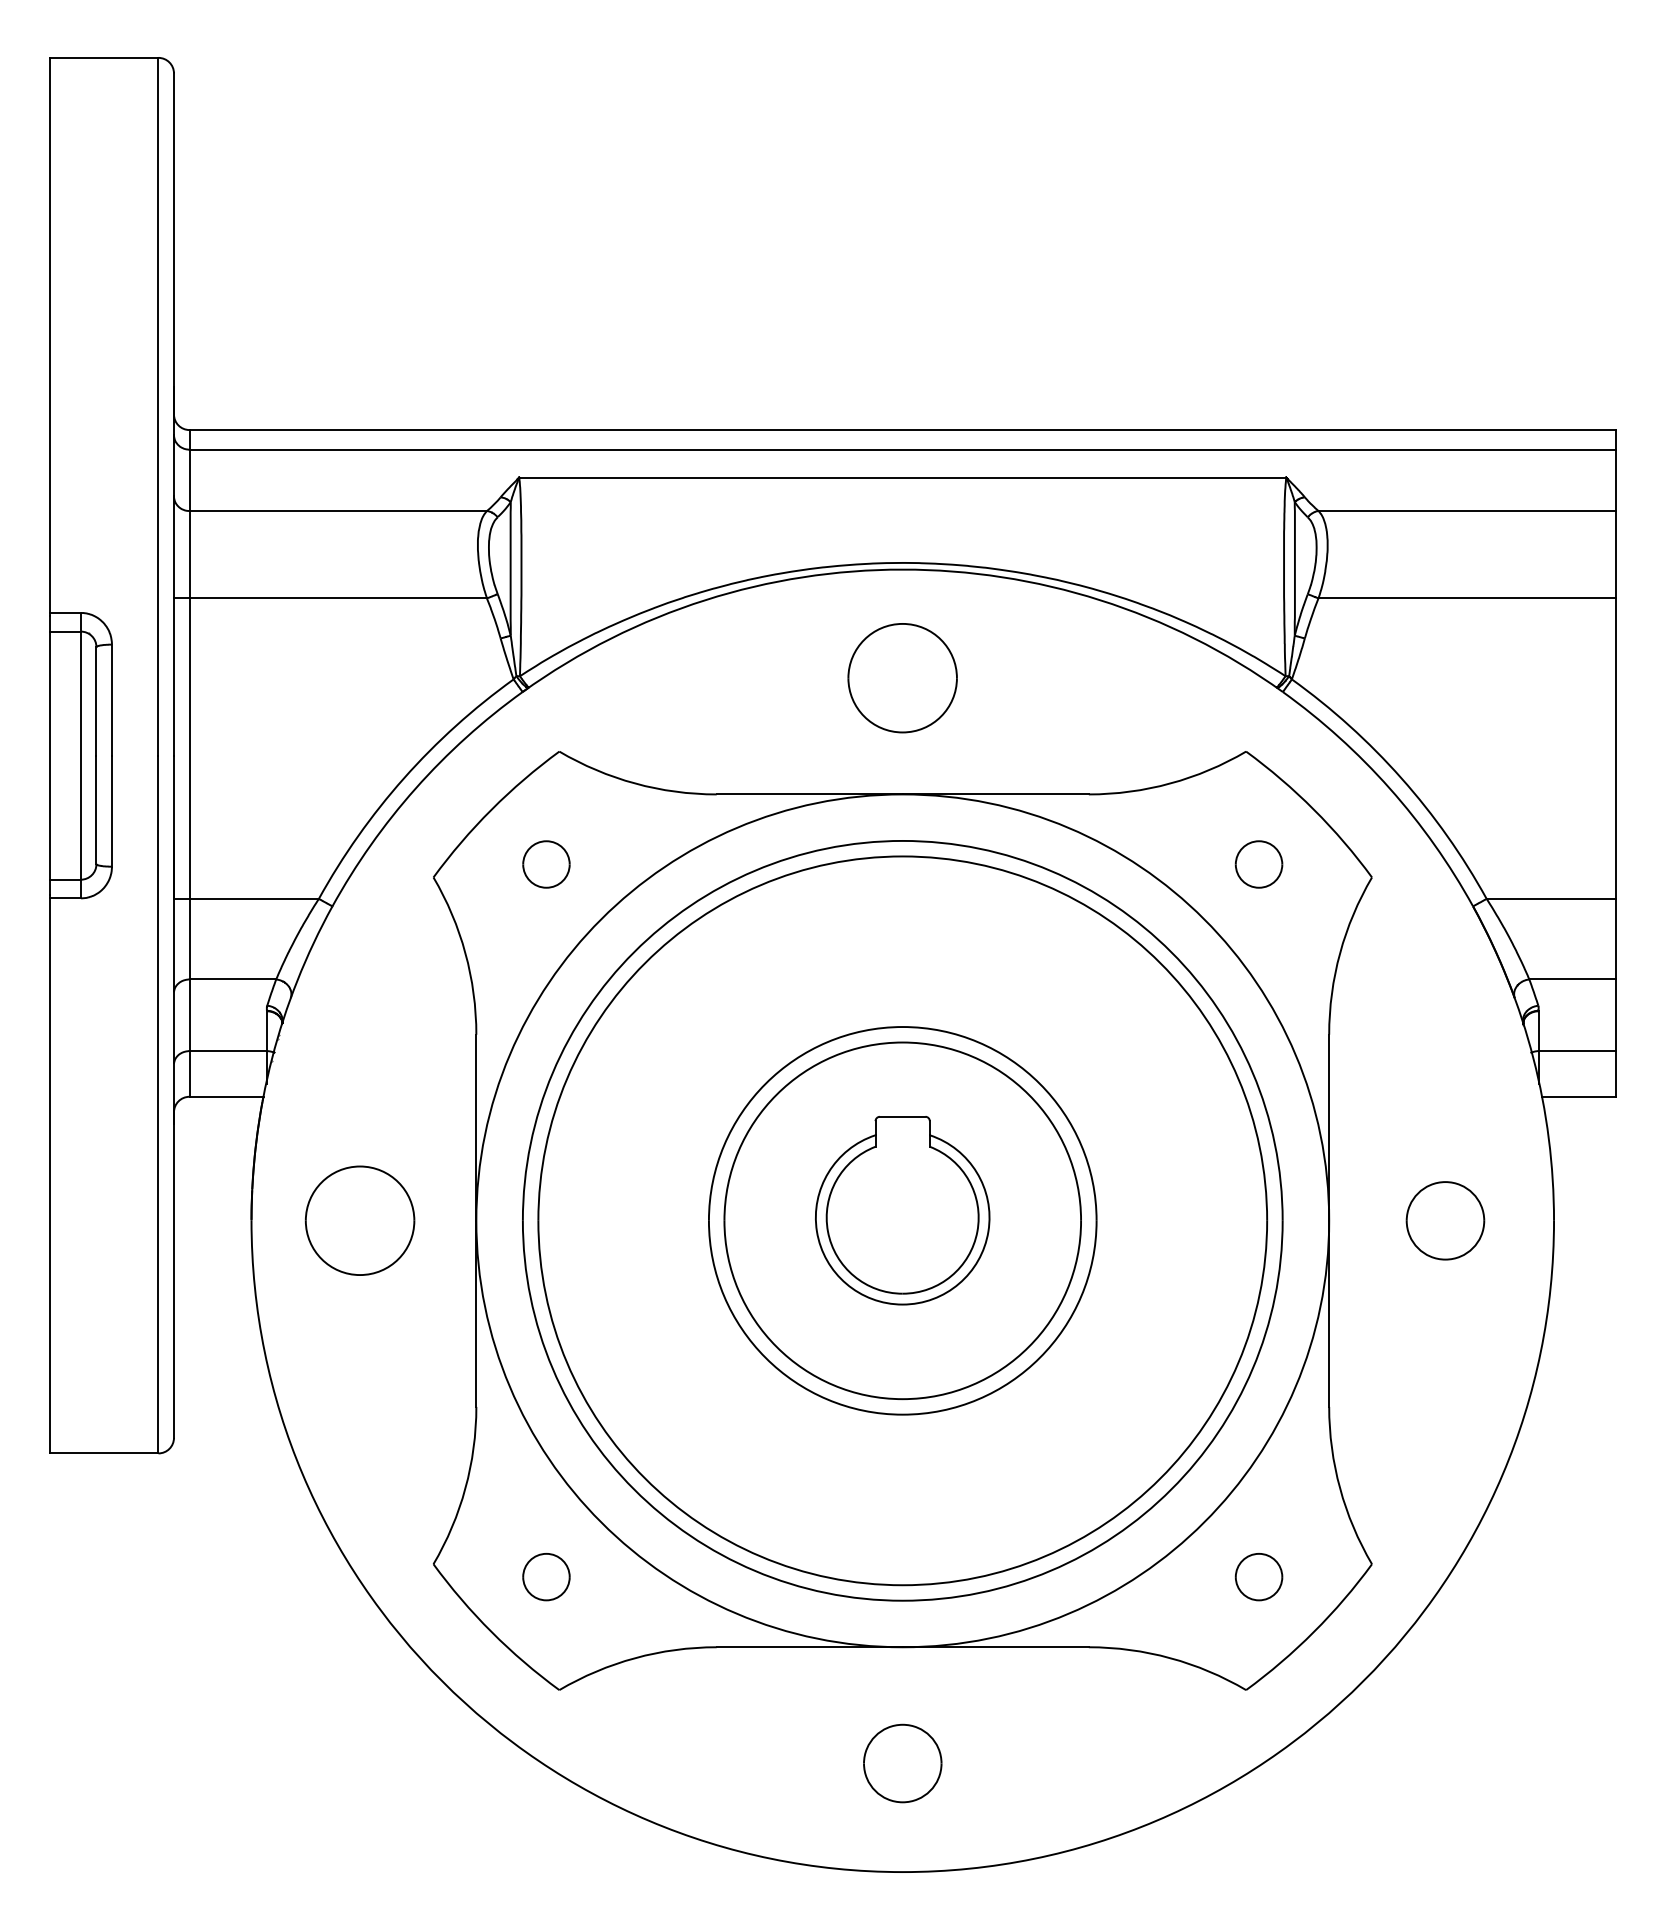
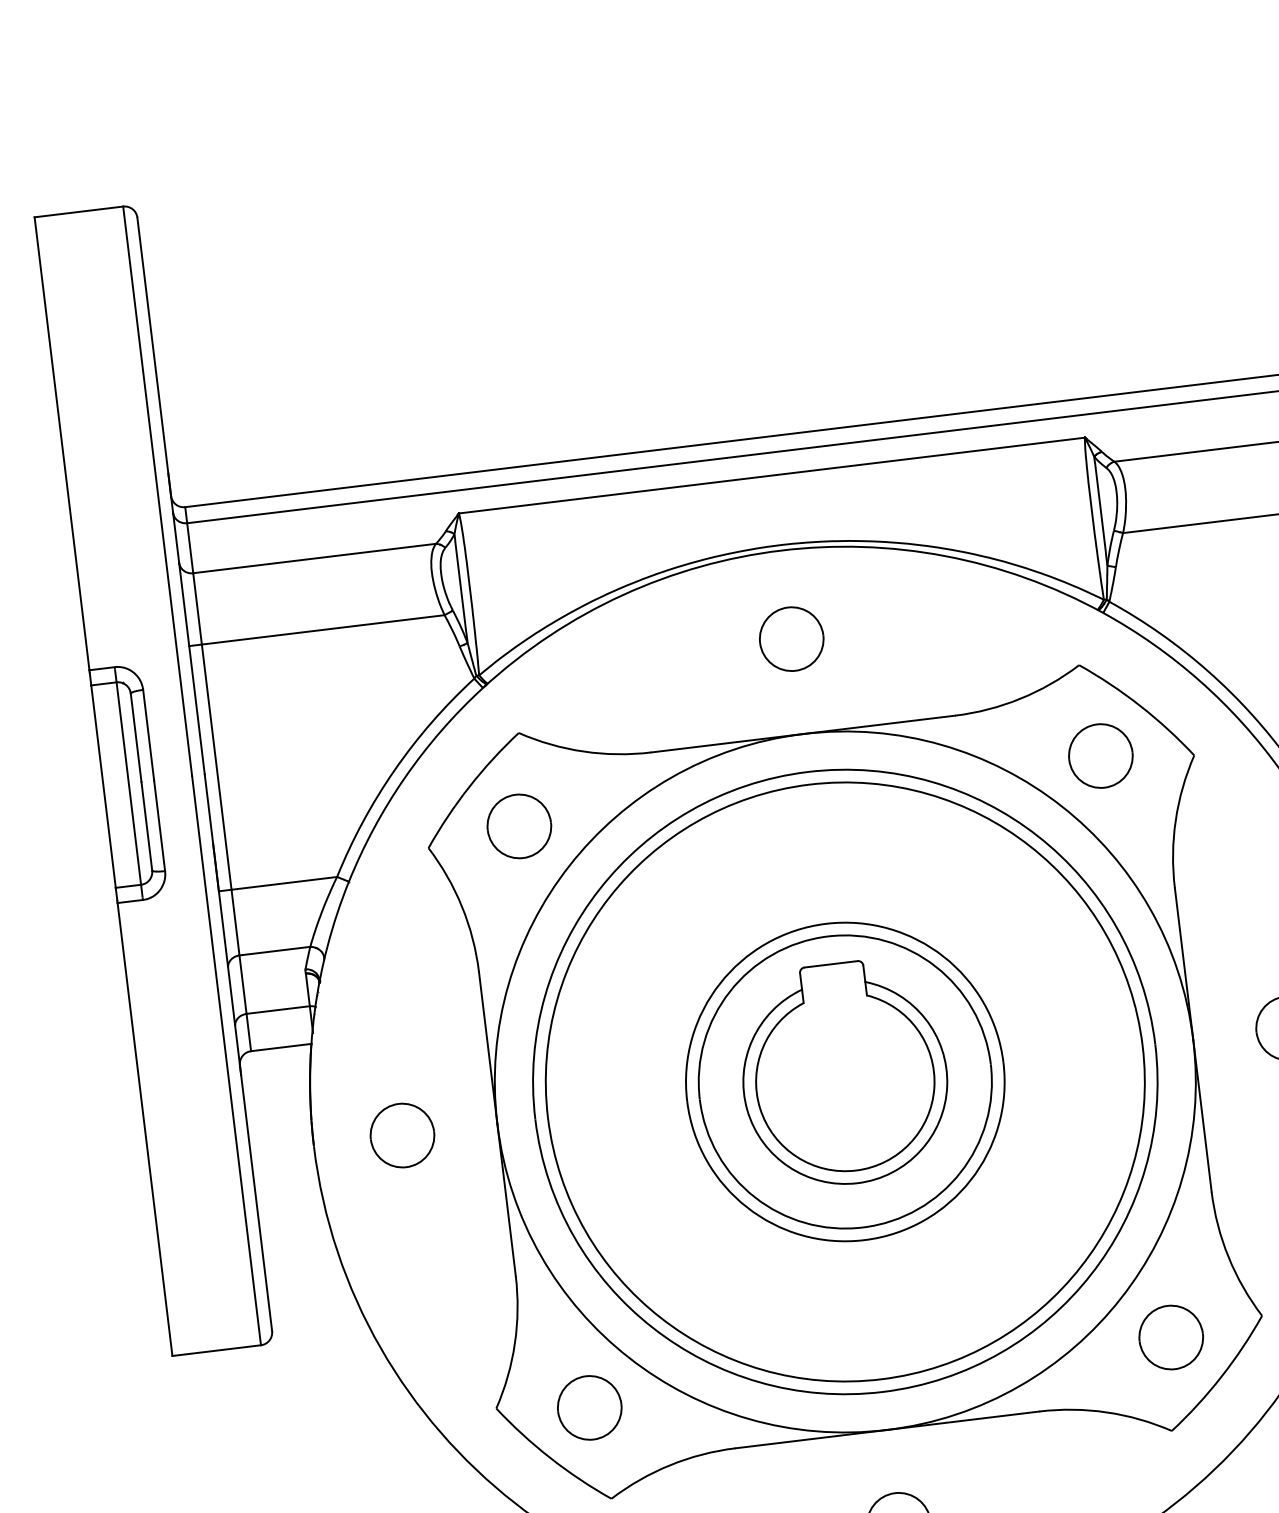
part: (902, 677) -> (791, 638), size x0.71
part: (546, 864) -> (519, 826), size x1.67
part: (1258, 864) -> (1100, 756), size x1.67
part: (902, 1210) -> (844, 1073), size x1.43
part: (359, 1220) -> (402, 1135), size x0.71
part: (546, 1576) -> (589, 1407), size x1.67
part: (1258, 1576) -> (1170, 1337), size x1.67

